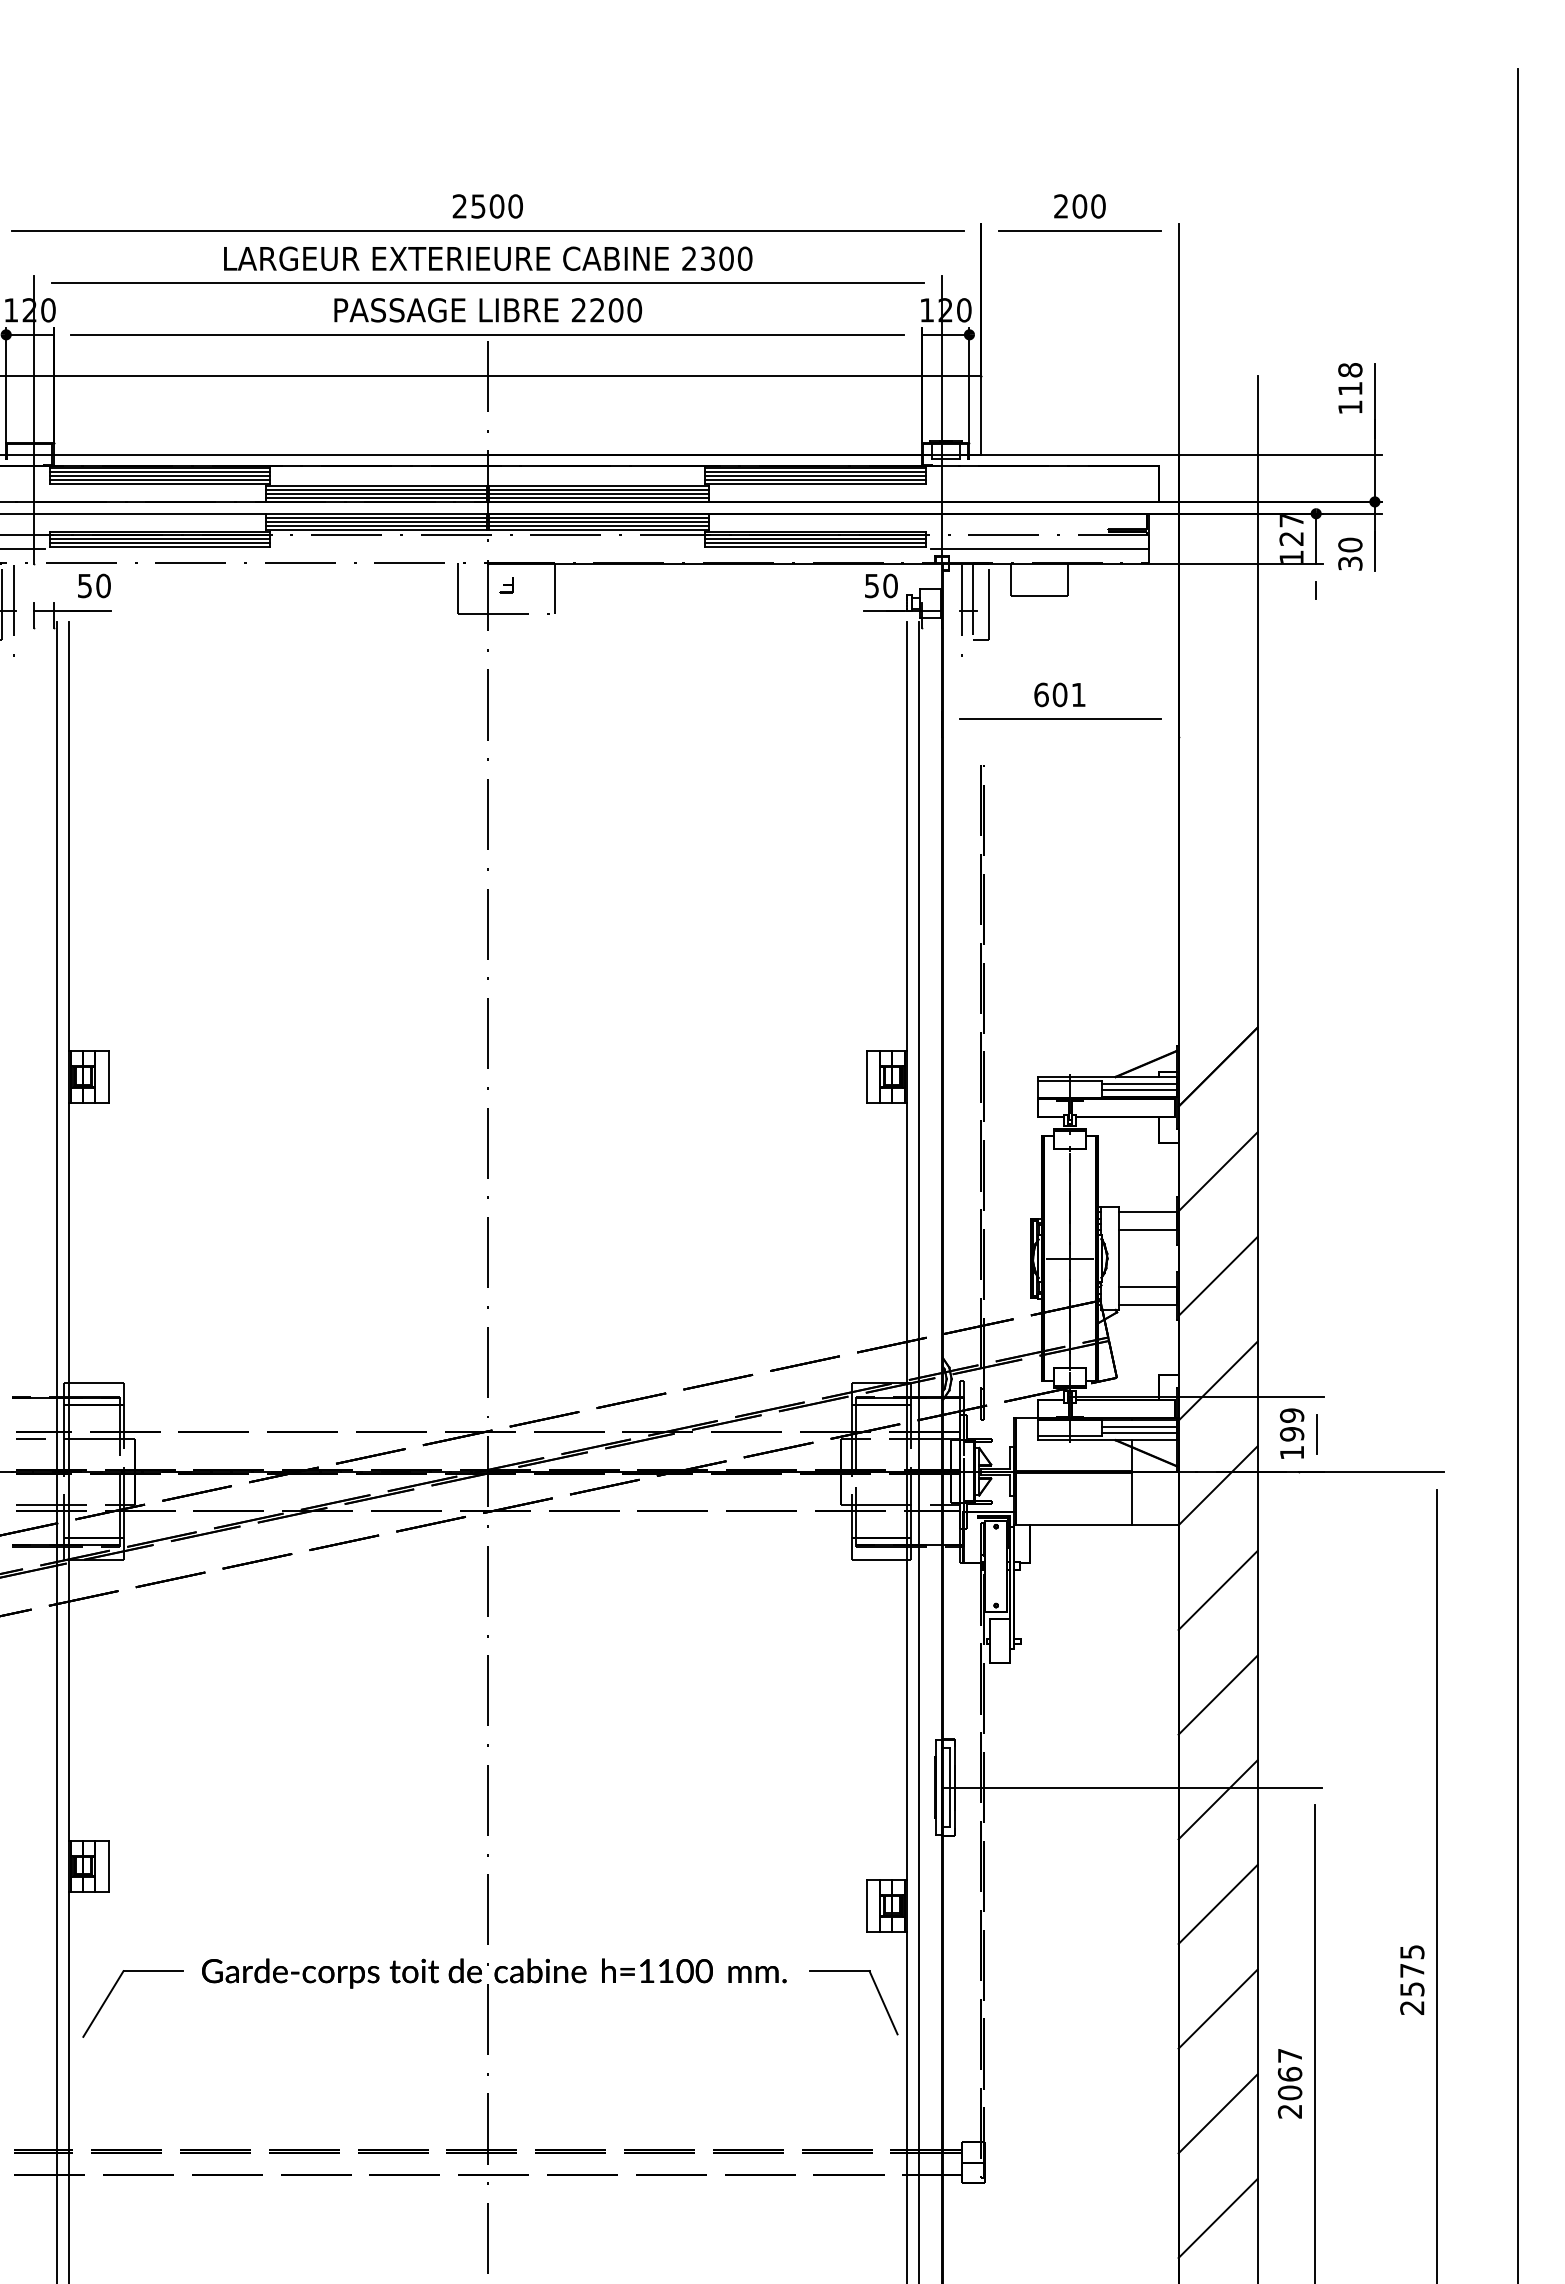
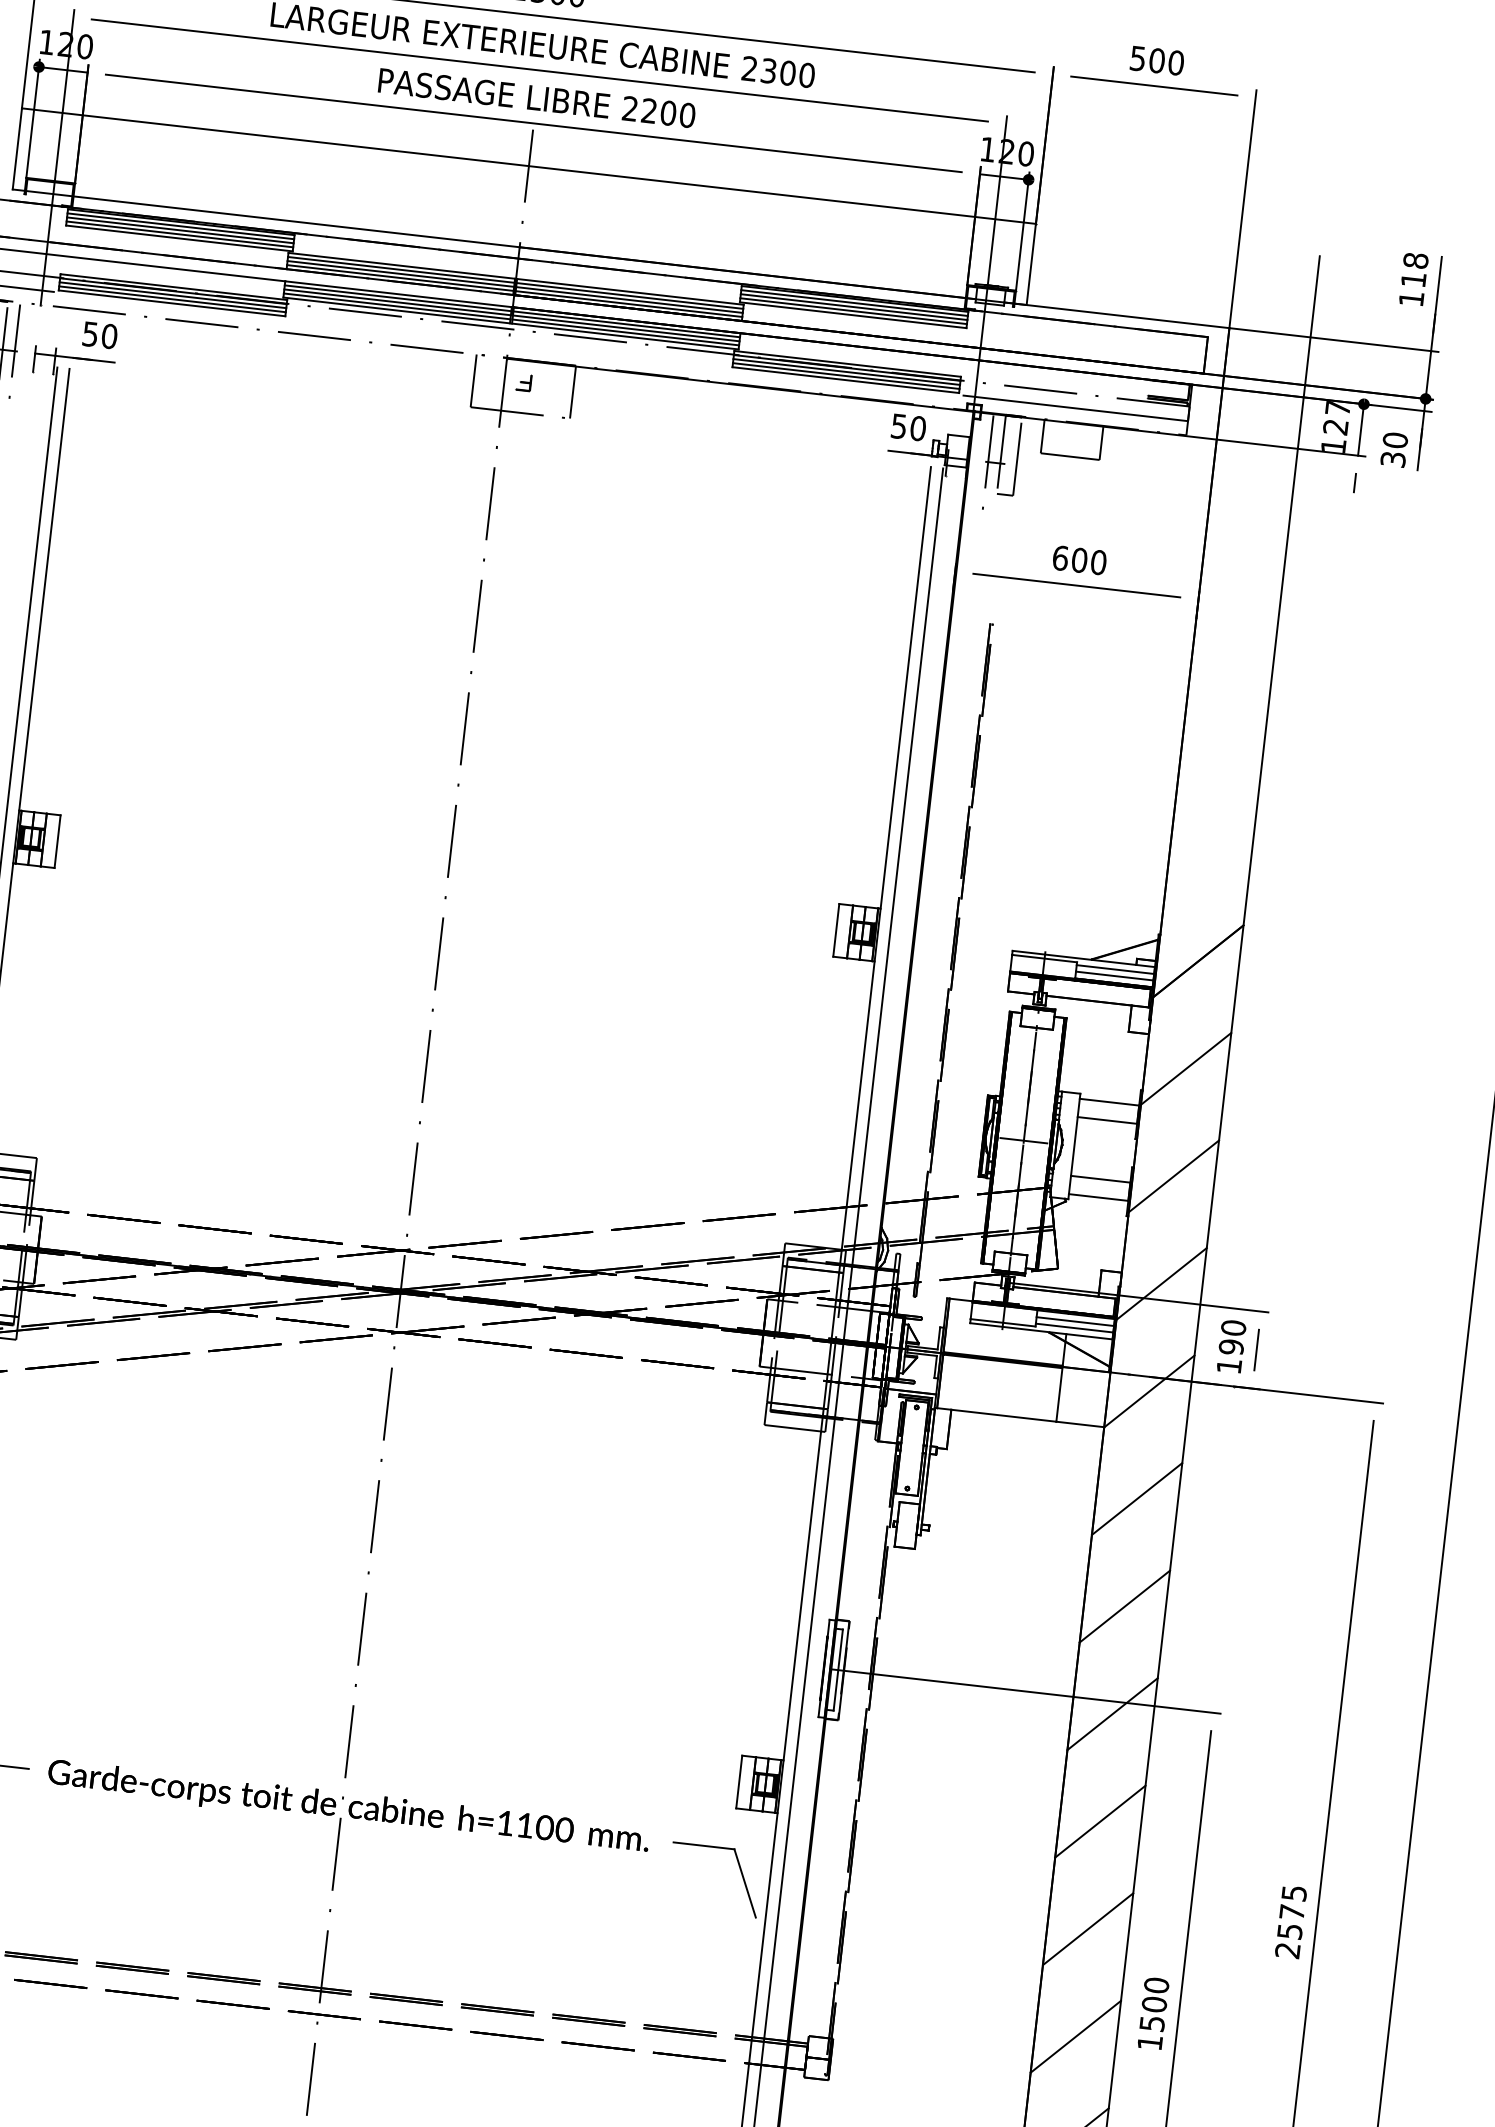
text: (1060, 206) -> (1137, 58), 200 -> 500
text: (1078, 694) -> (1098, 562), 601 -> 600
text: (1292, 1415) -> (1234, 1327), 199 -> 190
text: (1289, 2083) -> (1152, 2013), 2067 -> 1500

